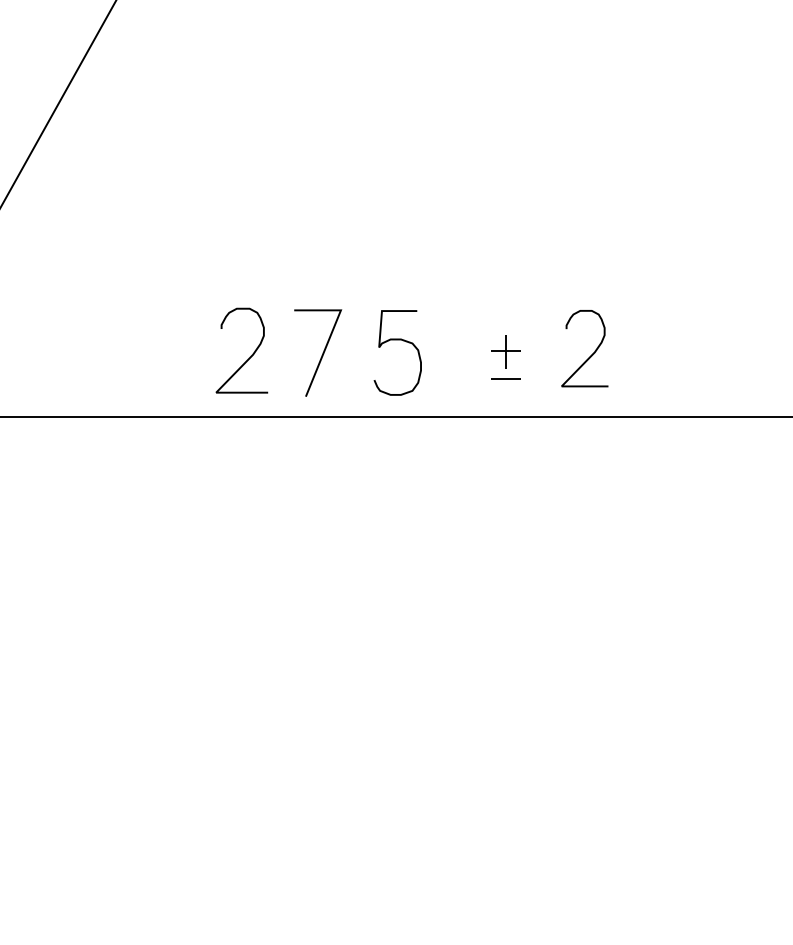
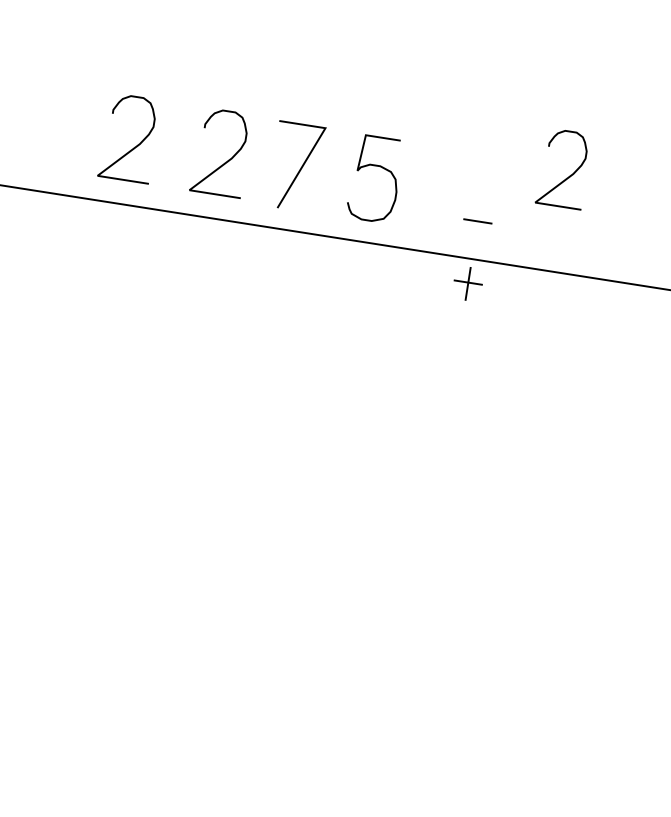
part: (505, 351) -> (467, 283), moved
curve: (591, 354) -> (569, 175), moved
curve: (156, 357) -> (135, 146), added

